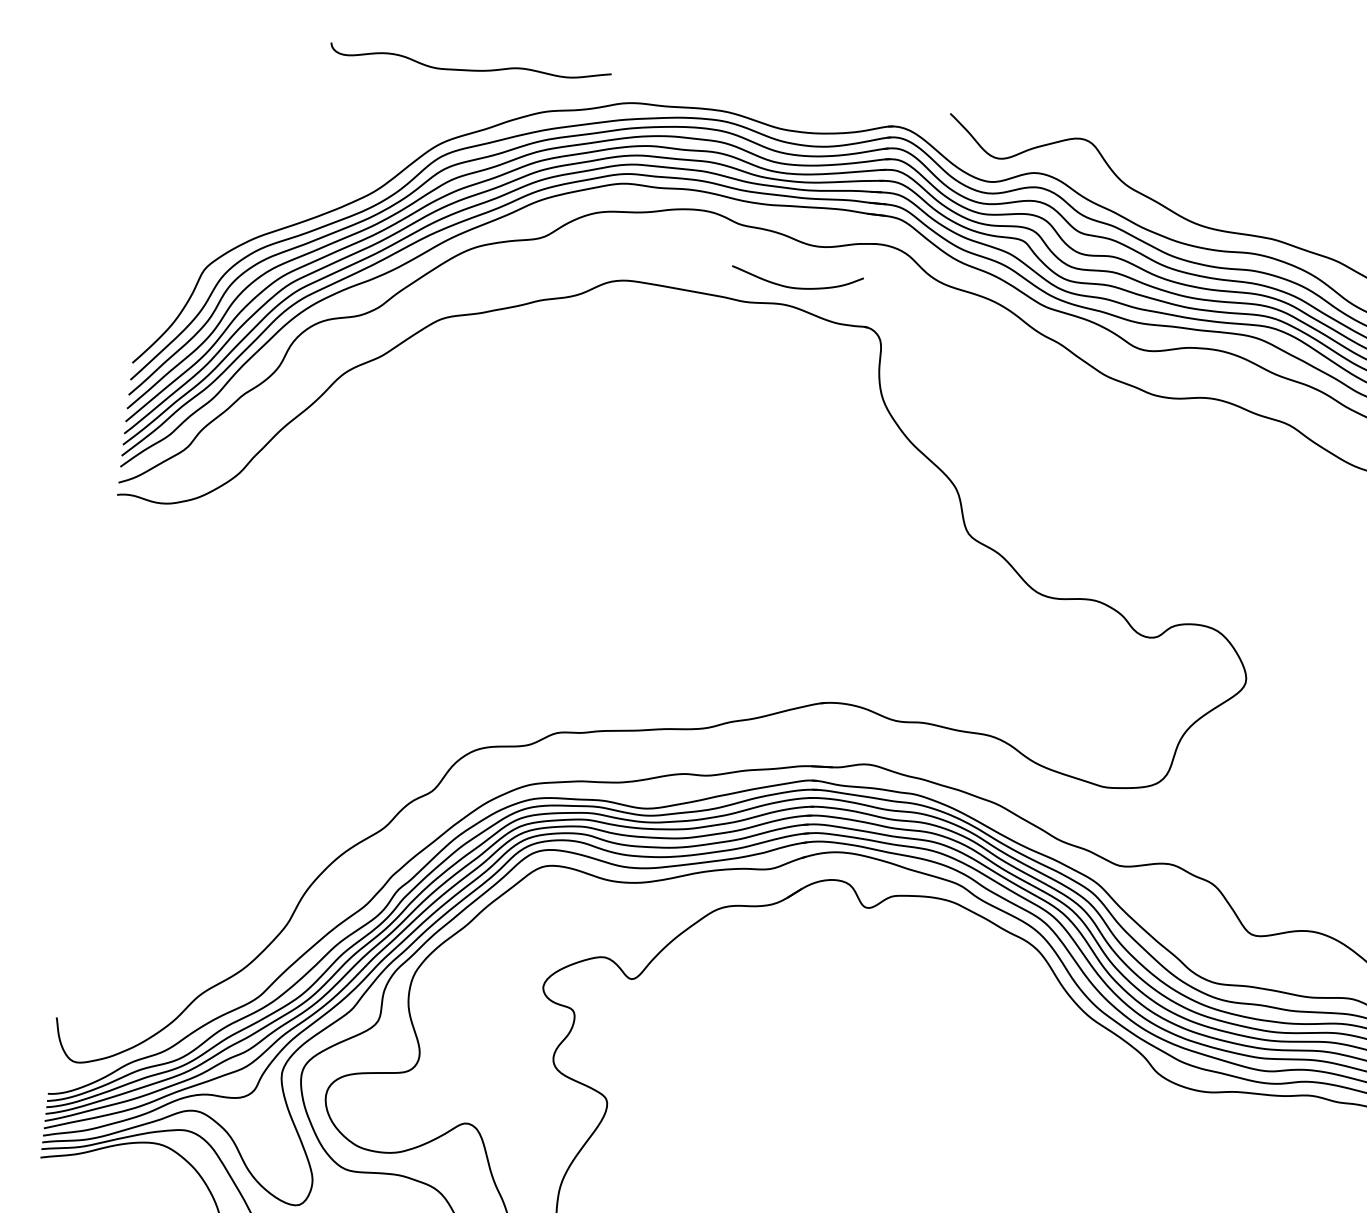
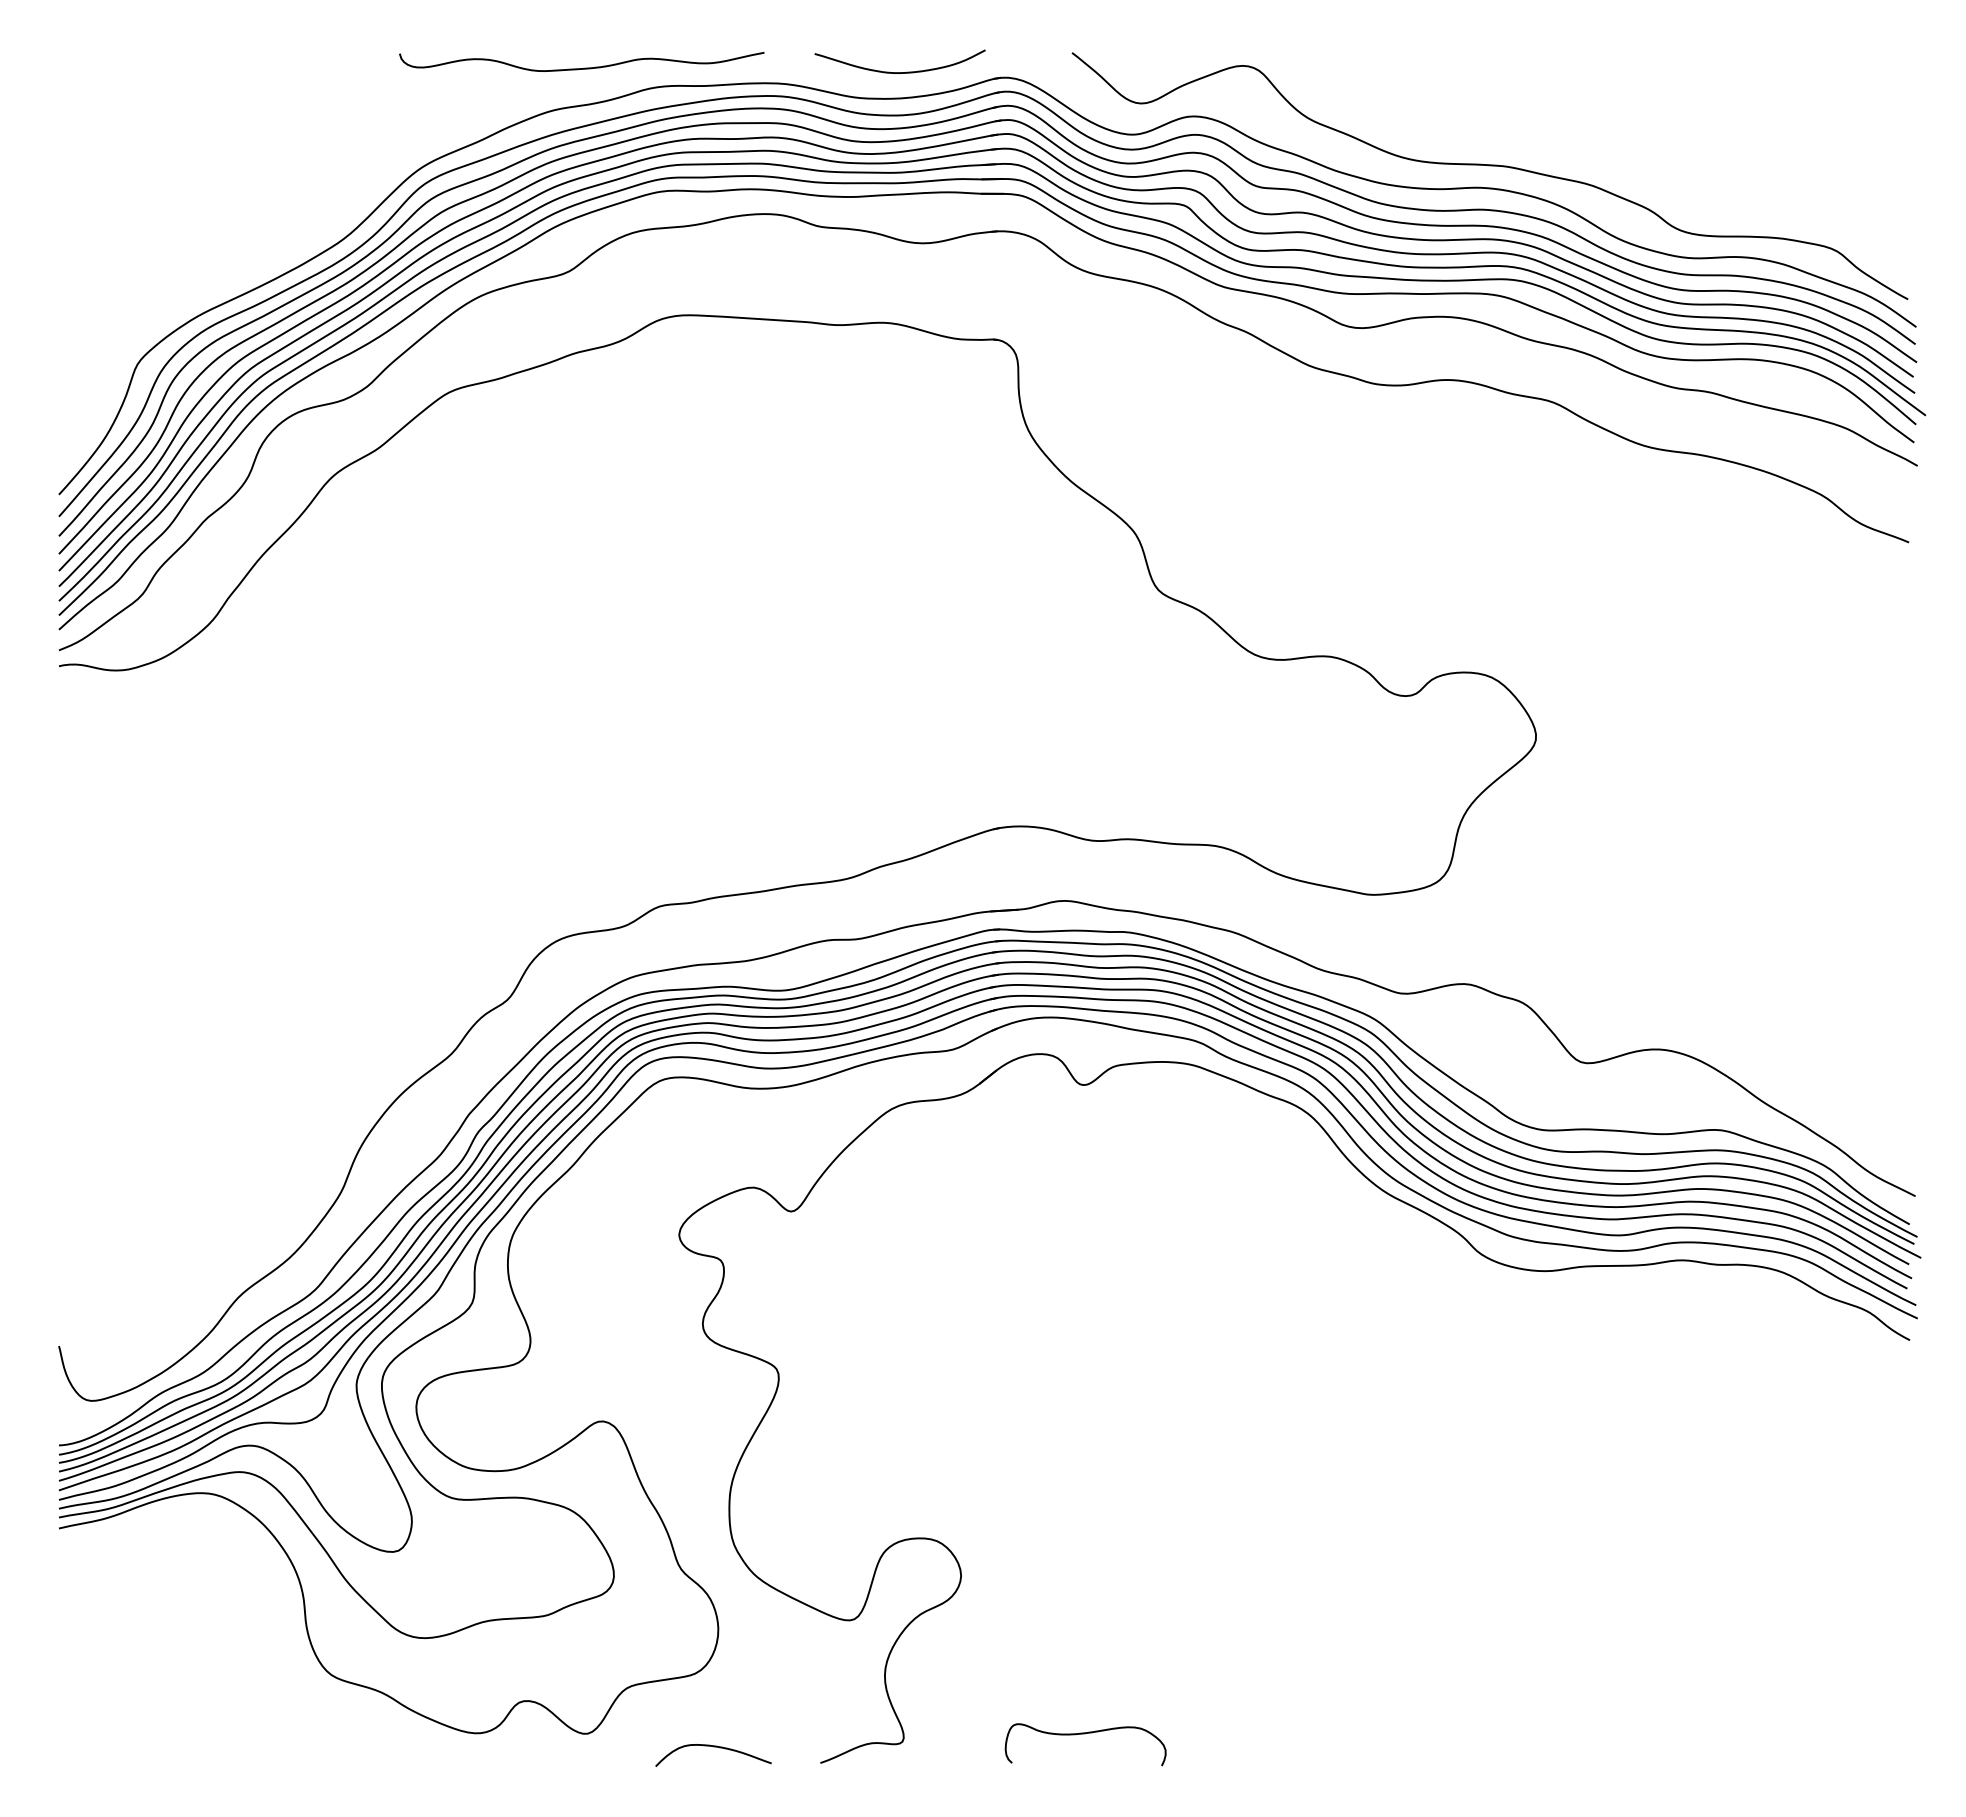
curve: (472, 69) -> (584, 67), moved
curve: (795, 287) -> (899, 72), moved

